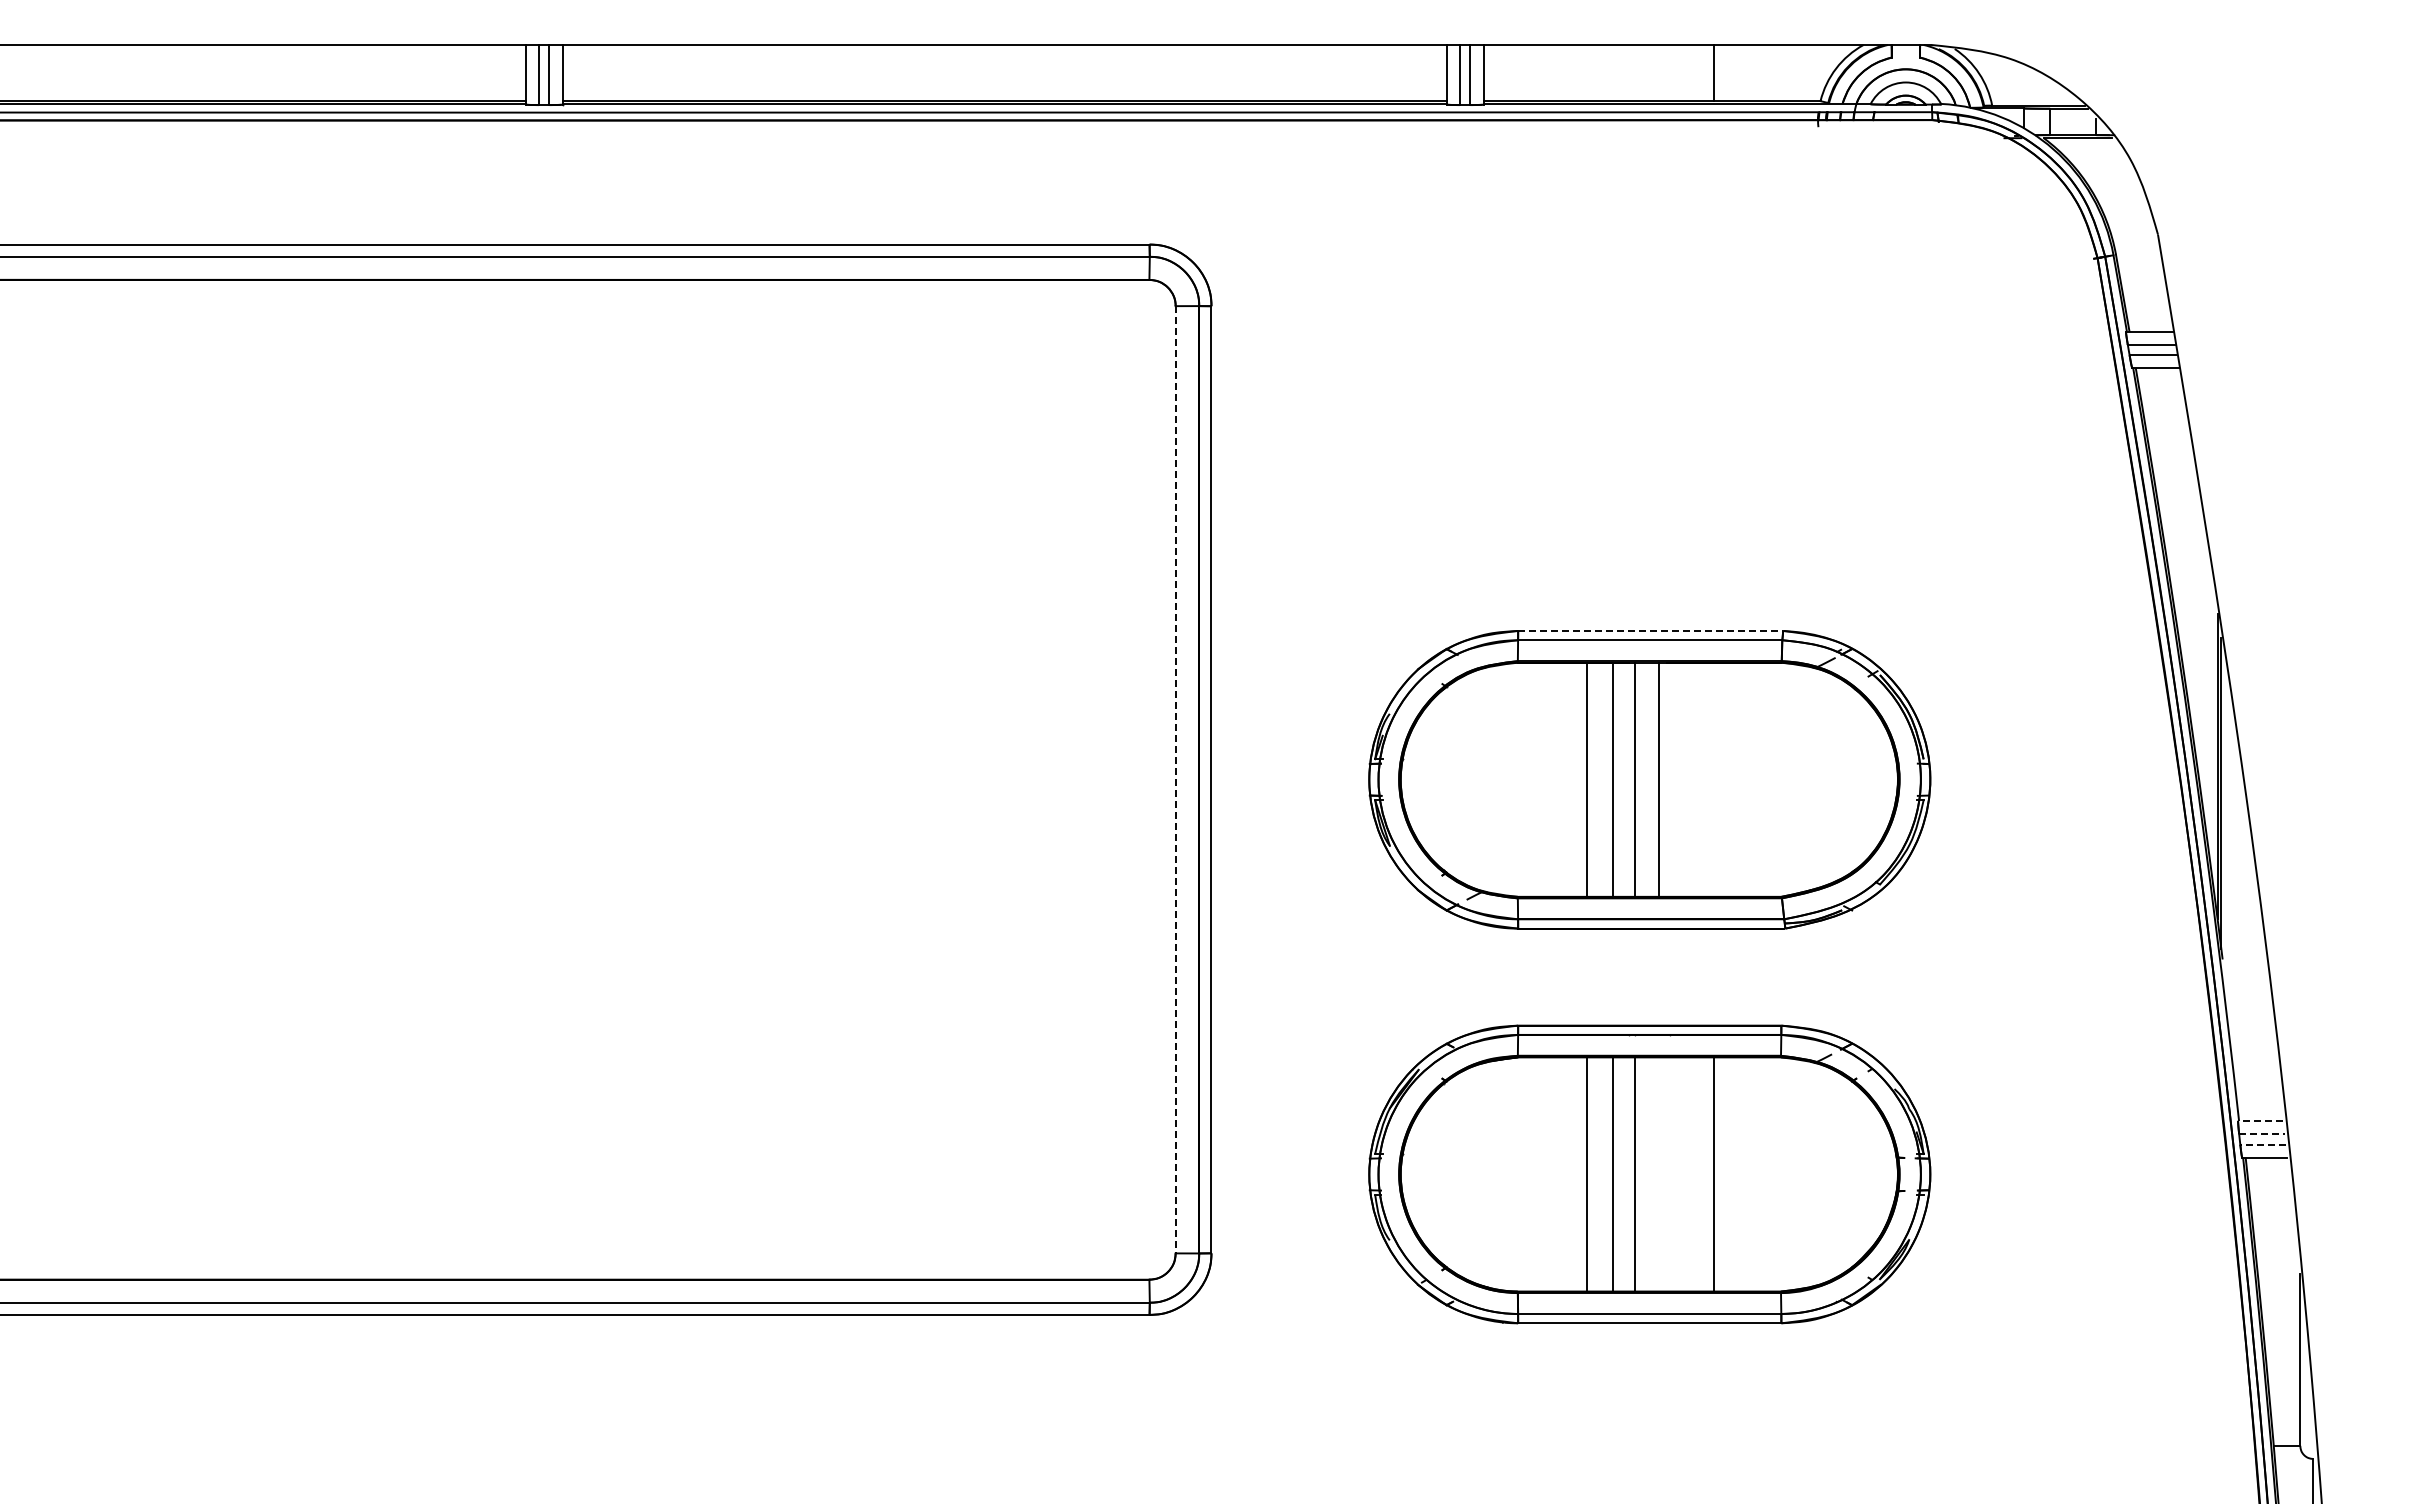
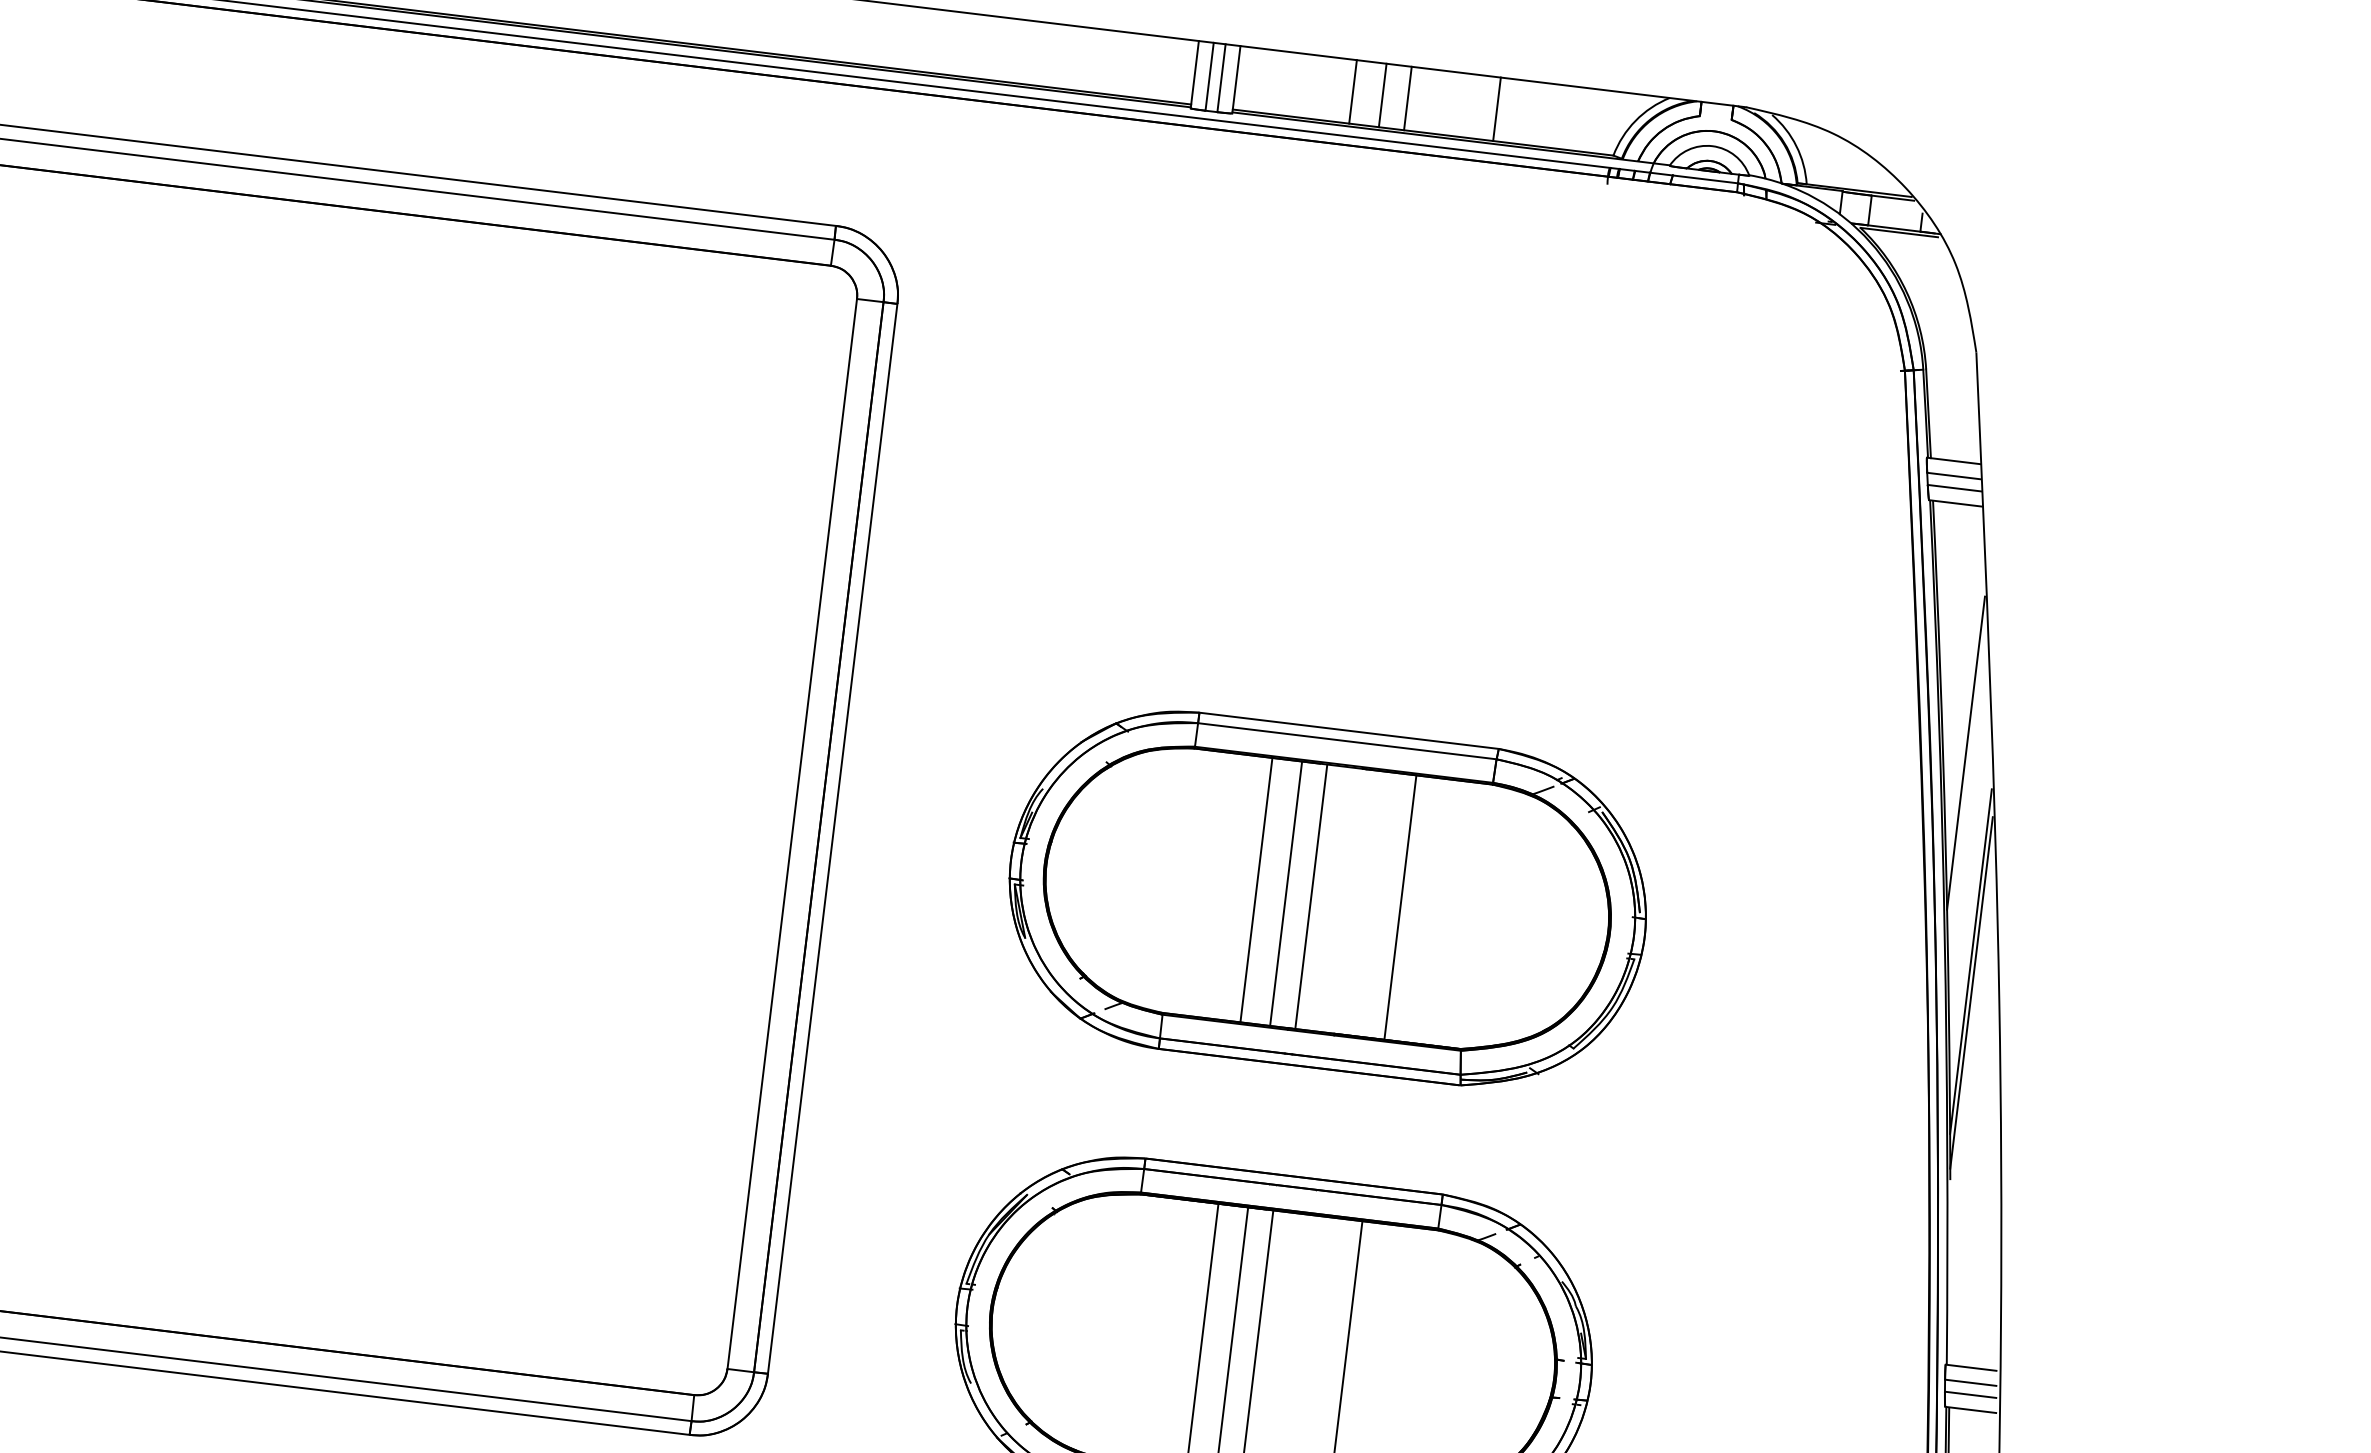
line: (1586, 72) -> (1352, 91), added
line: (1612, 72) -> (1382, 94), added
line: (1635, 72) -> (1408, 97), added
line: (2191, 584) -> (1966, 752), added
line: (1651, 630) -> (1350, 730), dashed -> solid
line: (1175, 779) -> (792, 833), dashed -> solid
line: (1659, 779) -> (1400, 907), moved
line: (2260, 1121) -> (1970, 1368), dashed -> solid
line: (2261, 1134) -> (1970, 1383), dashed -> solid
line: (2263, 1144) -> (1971, 1394), dashed -> solid

